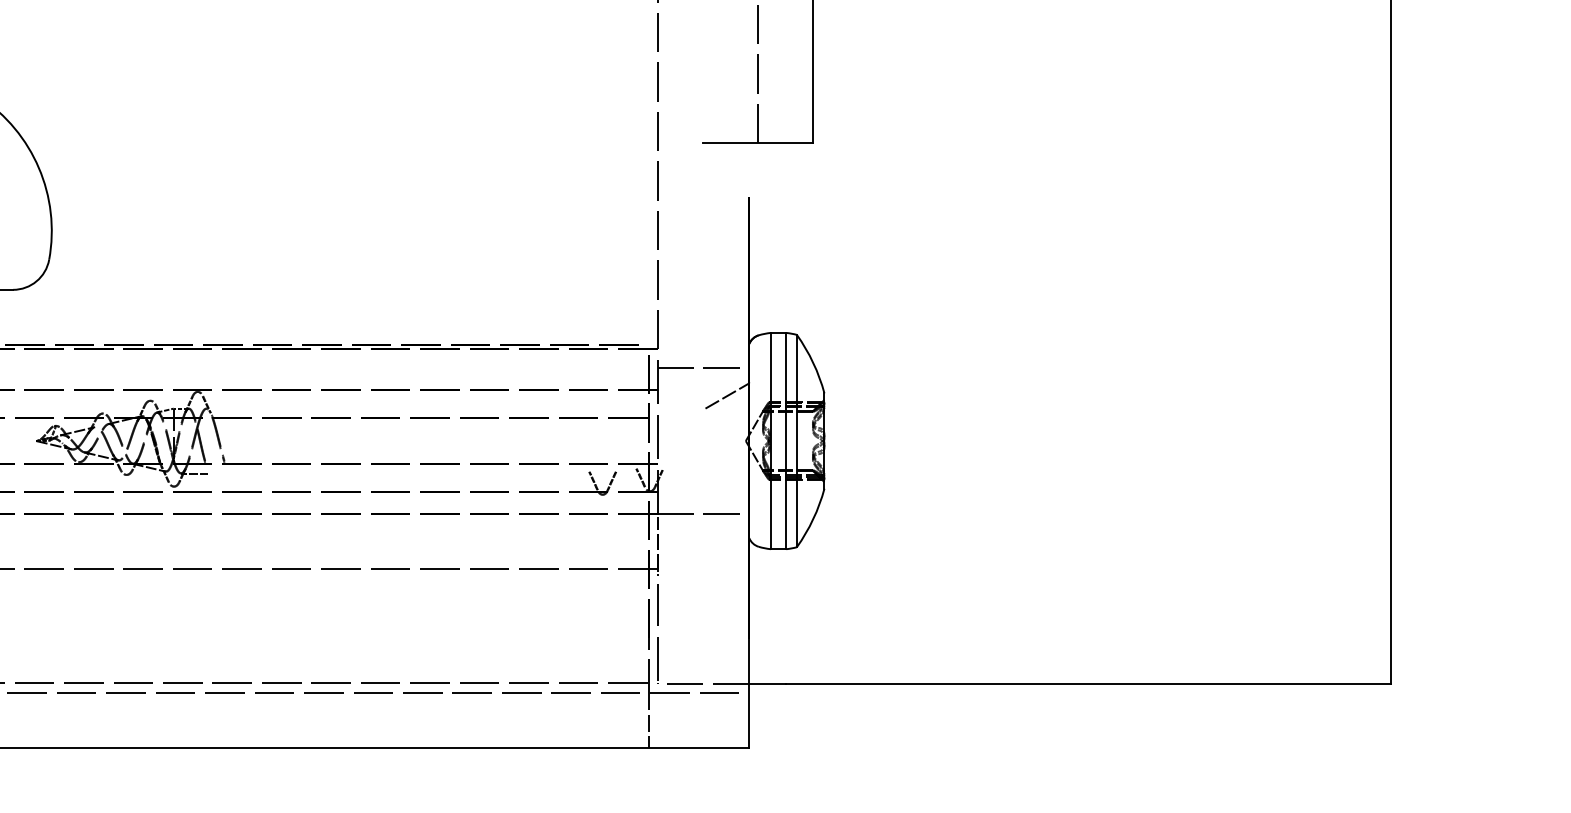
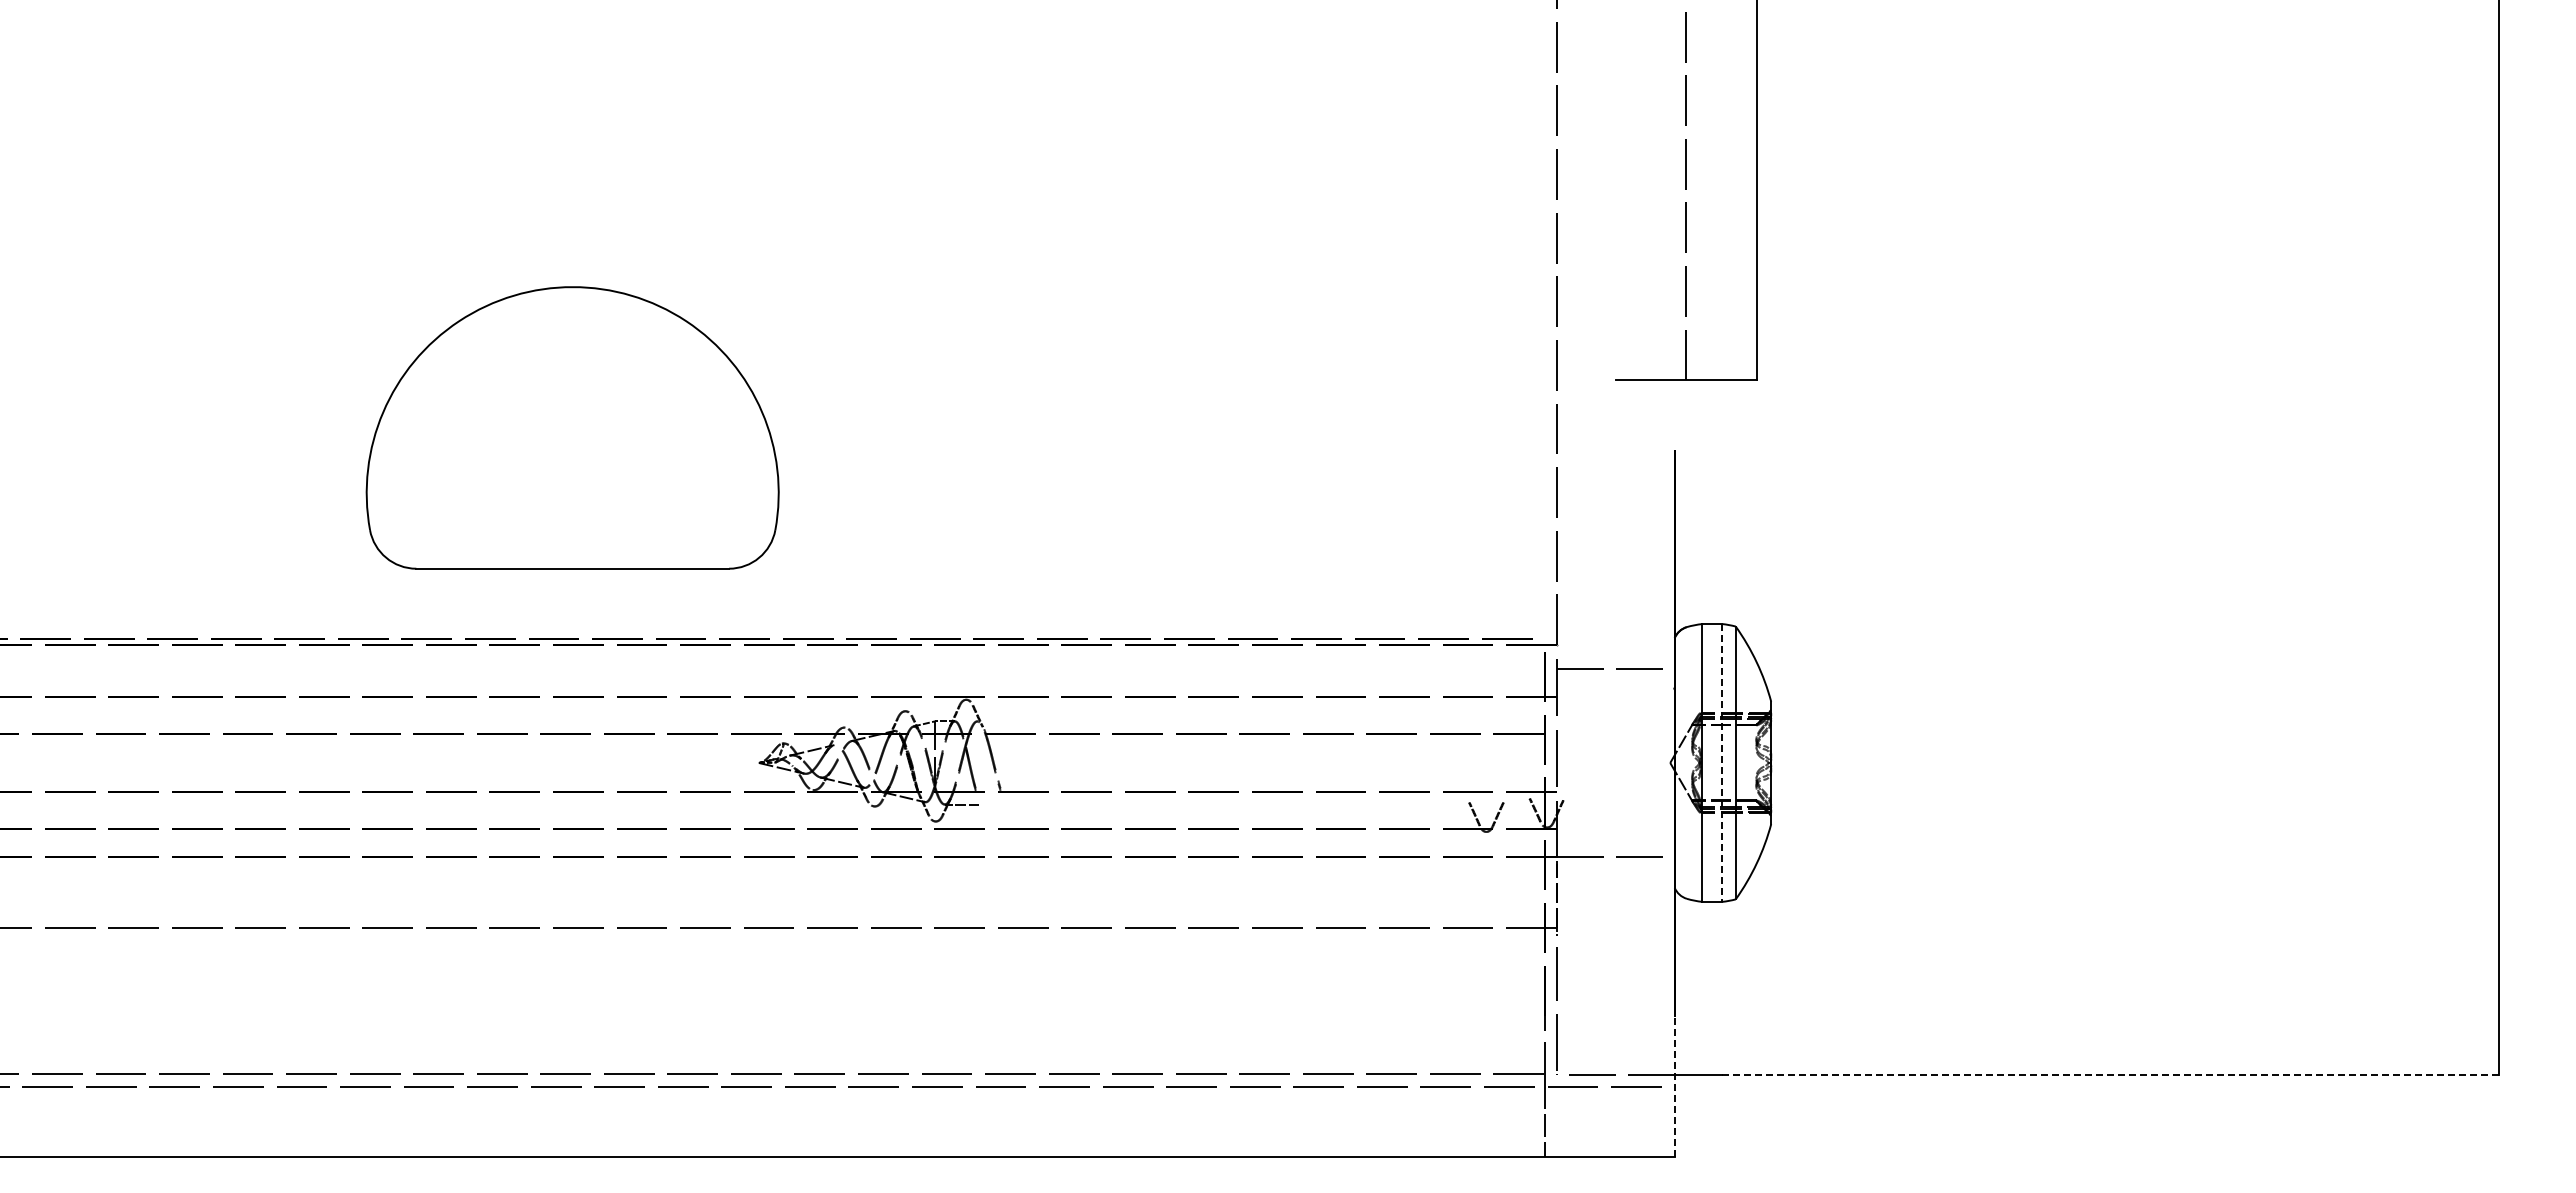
line: (726, 396) -> (1645, 705), removed
line: (786, 440) -> (1722, 762), solid -> dashed
line: (1087, 683) -> (2109, 1074), solid -> dashed
line: (749, 692) -> (1674, 1086), solid -> dashed

